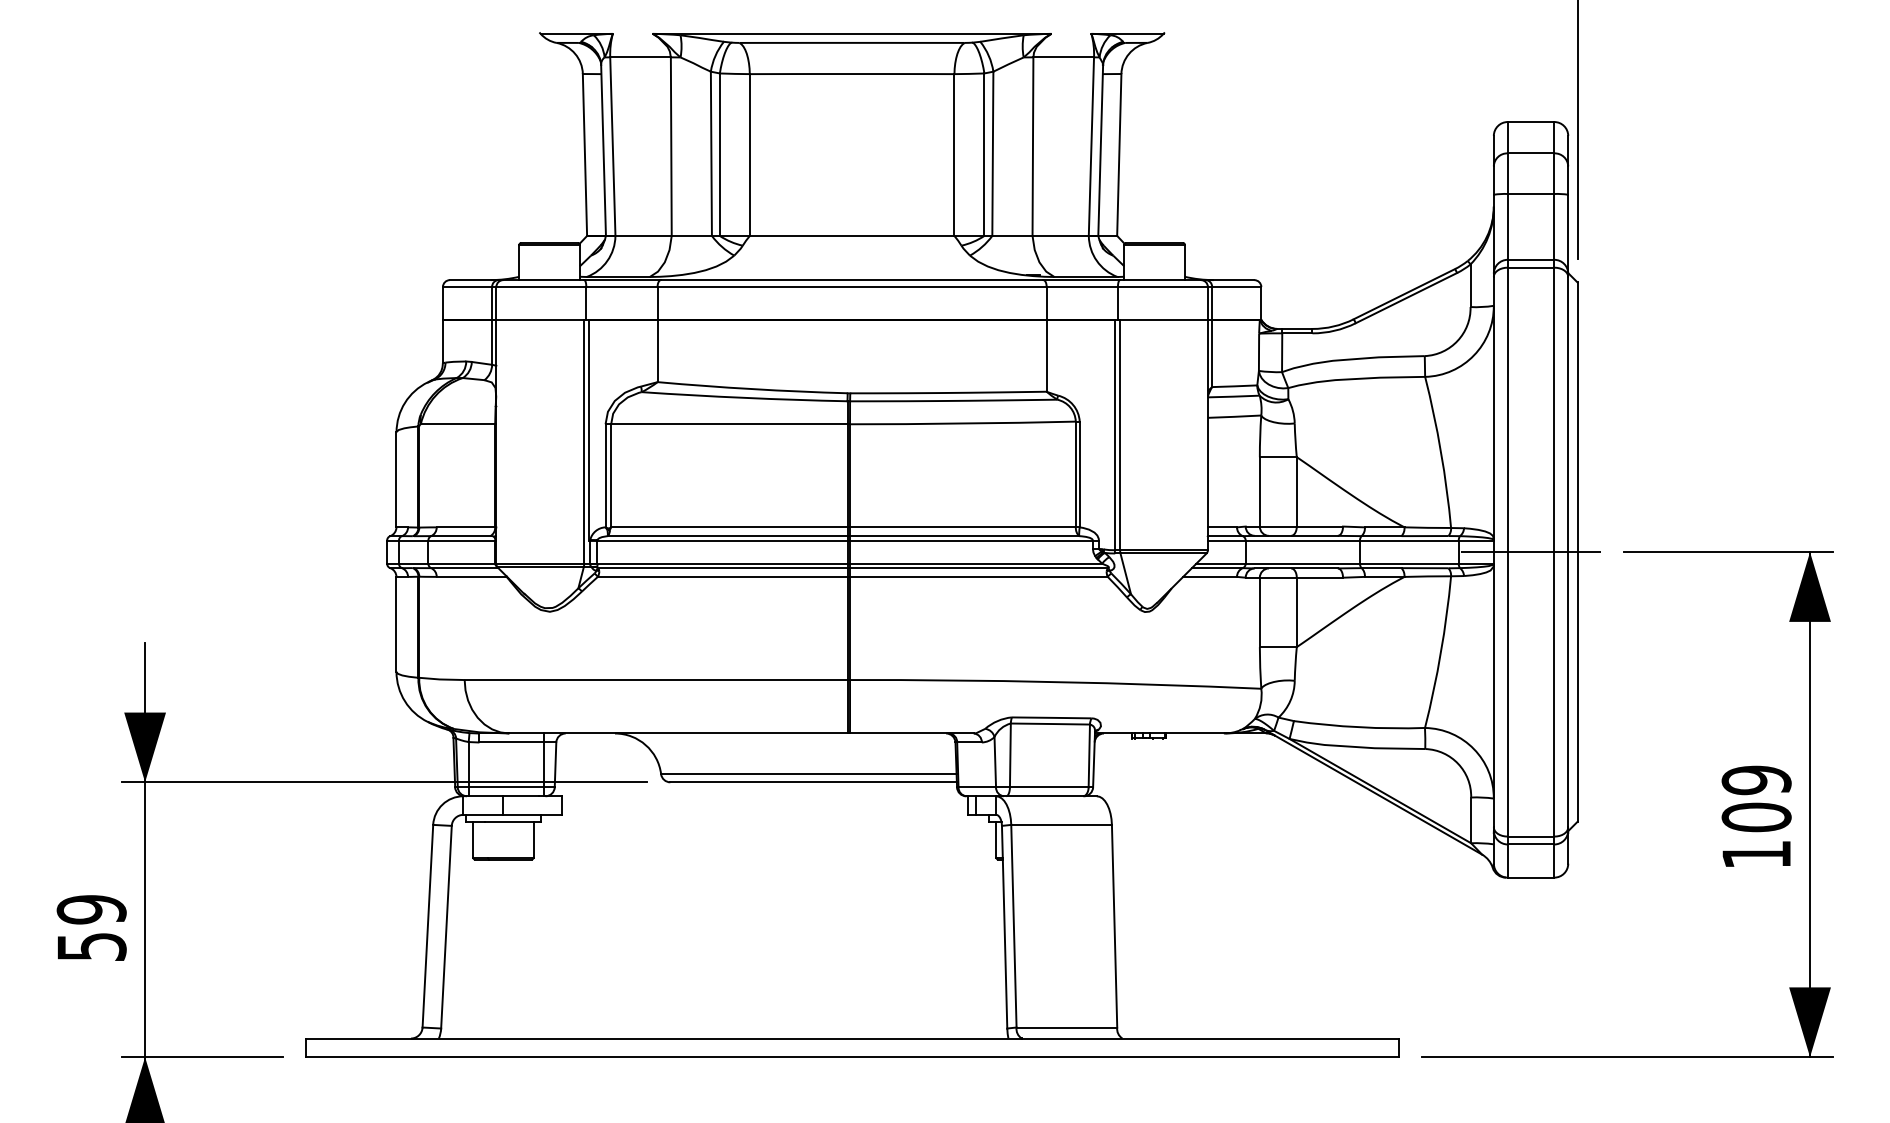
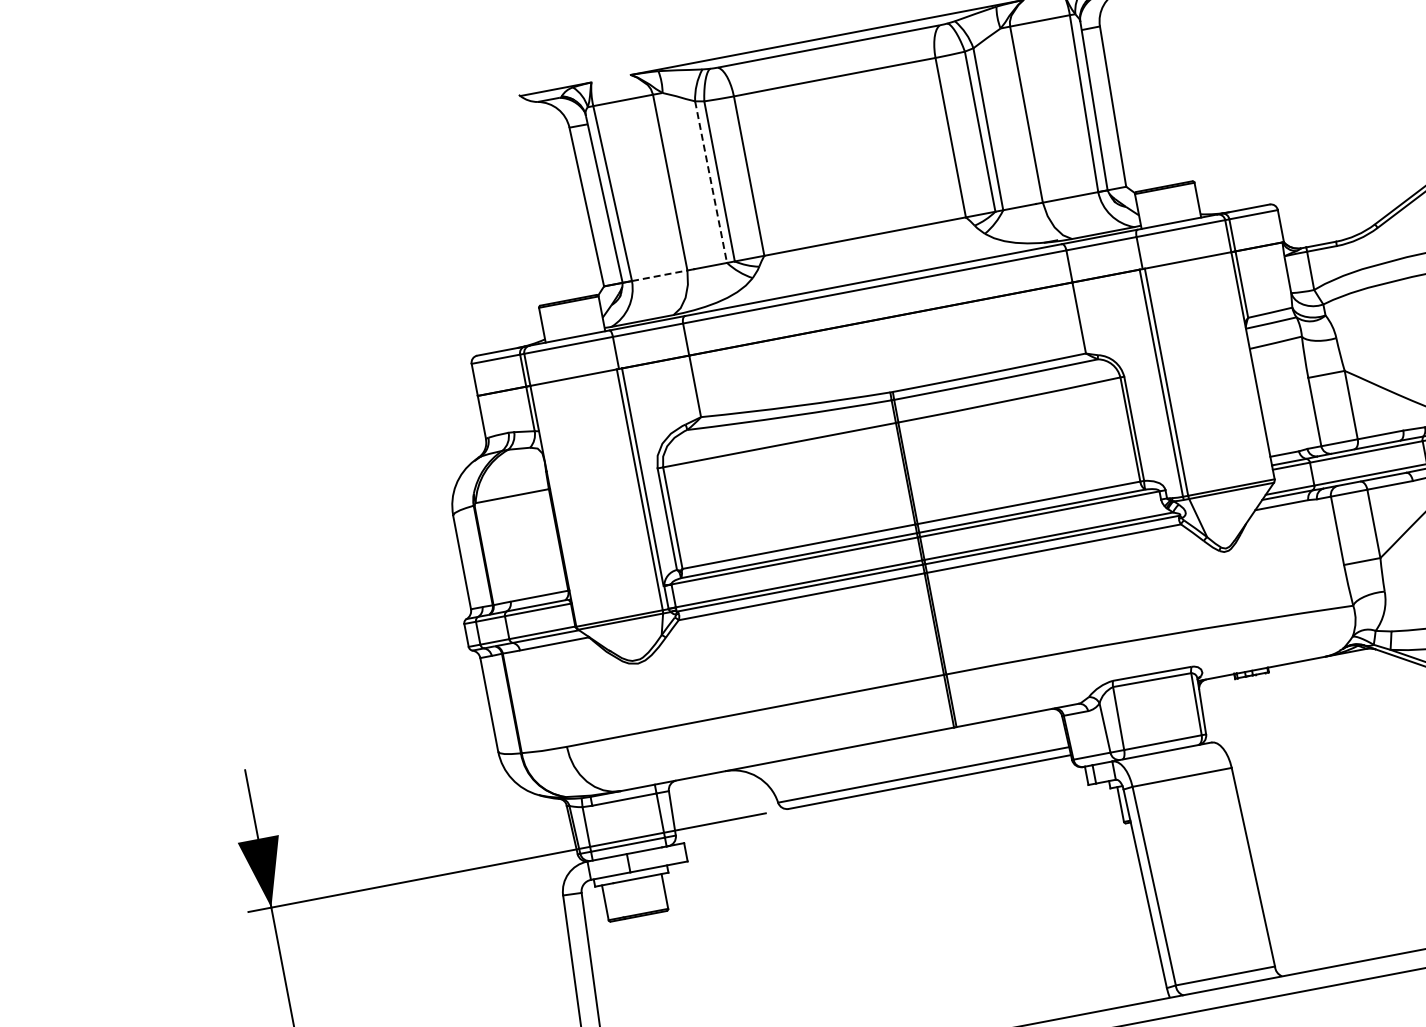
line: (711, 154) -> (711, 182), solid -> dashed
line: (644, 235) -> (660, 275), solid -> dashed

